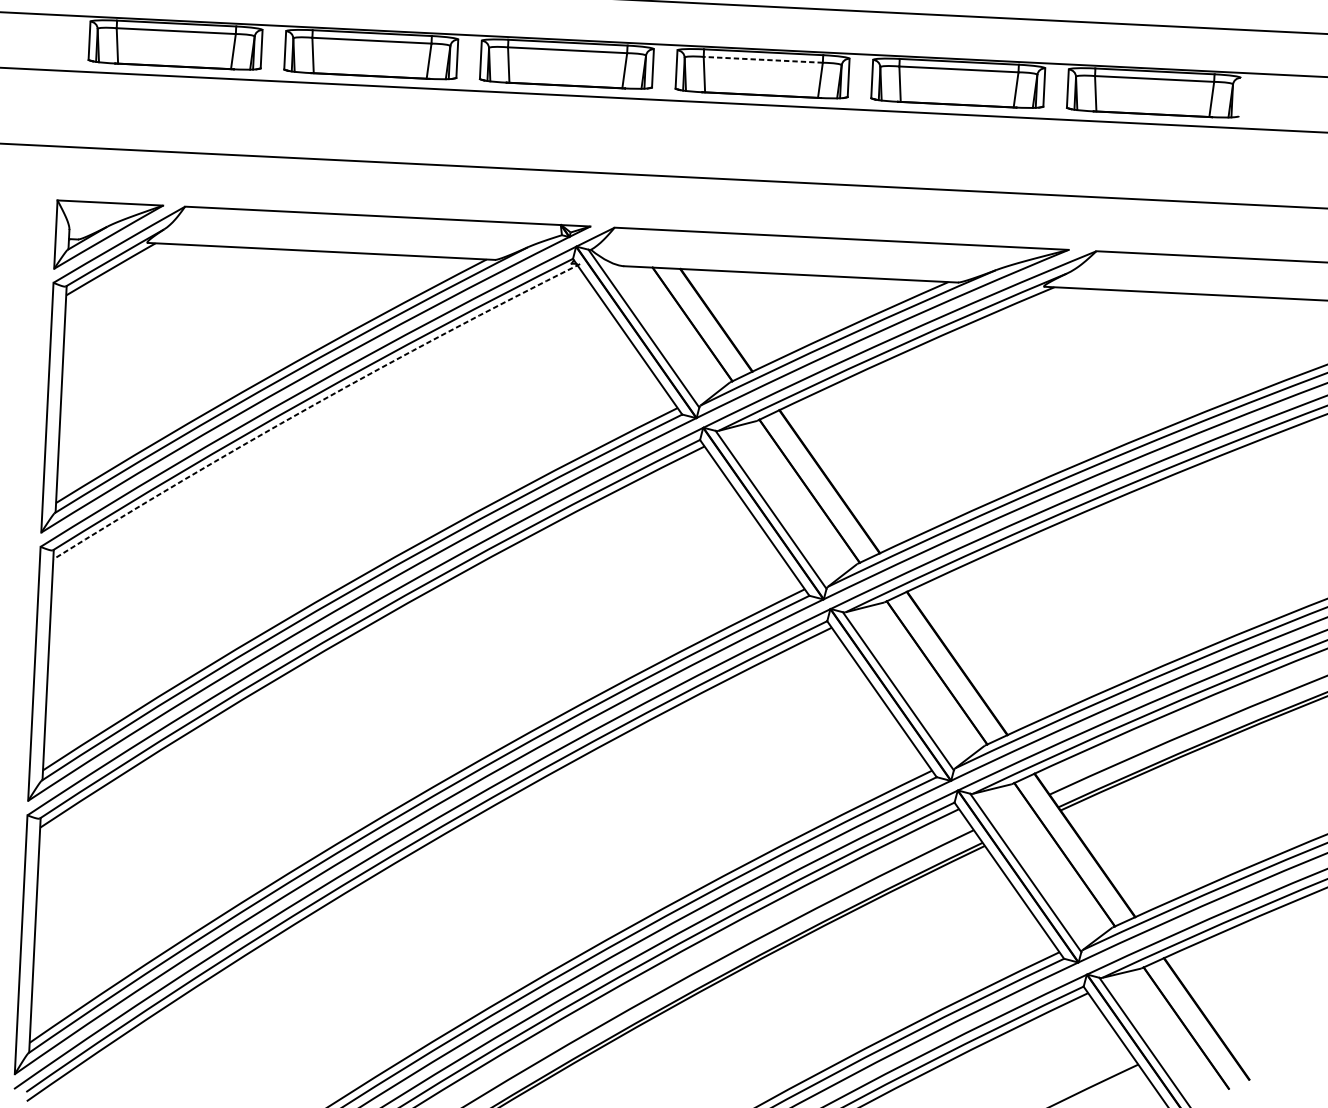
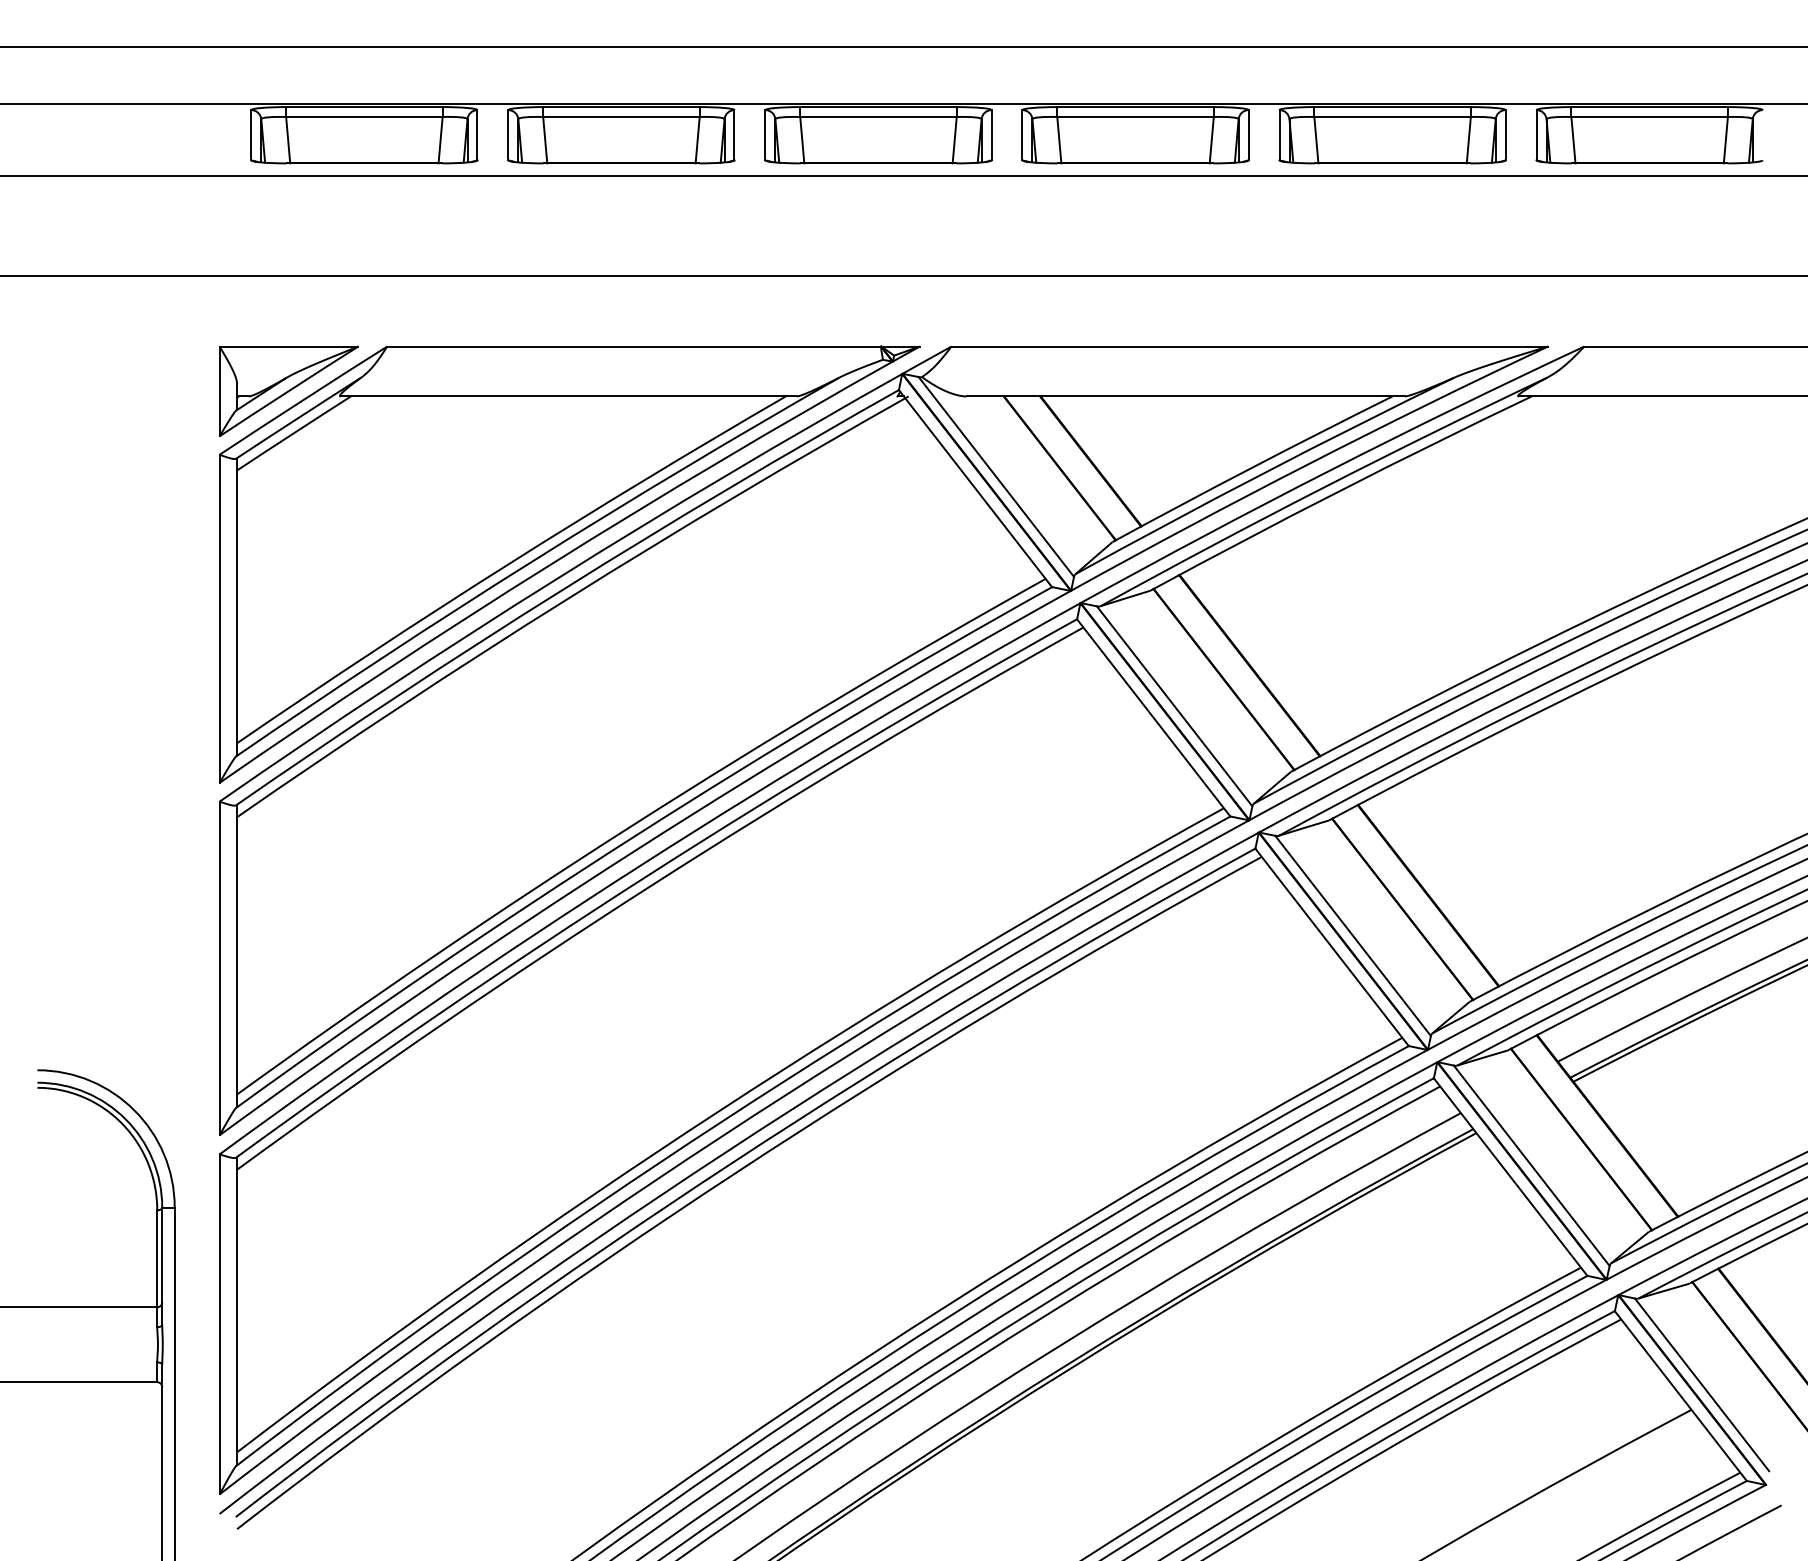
line: (763, 60) -> (1135, 117), dashed -> solid
arc: (312, 405) -> (567, 598), dashed -> solid

